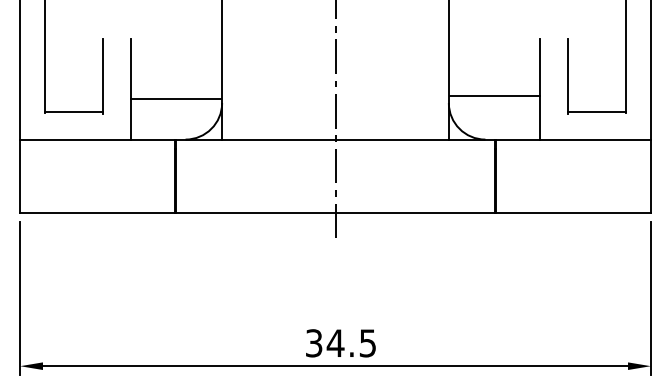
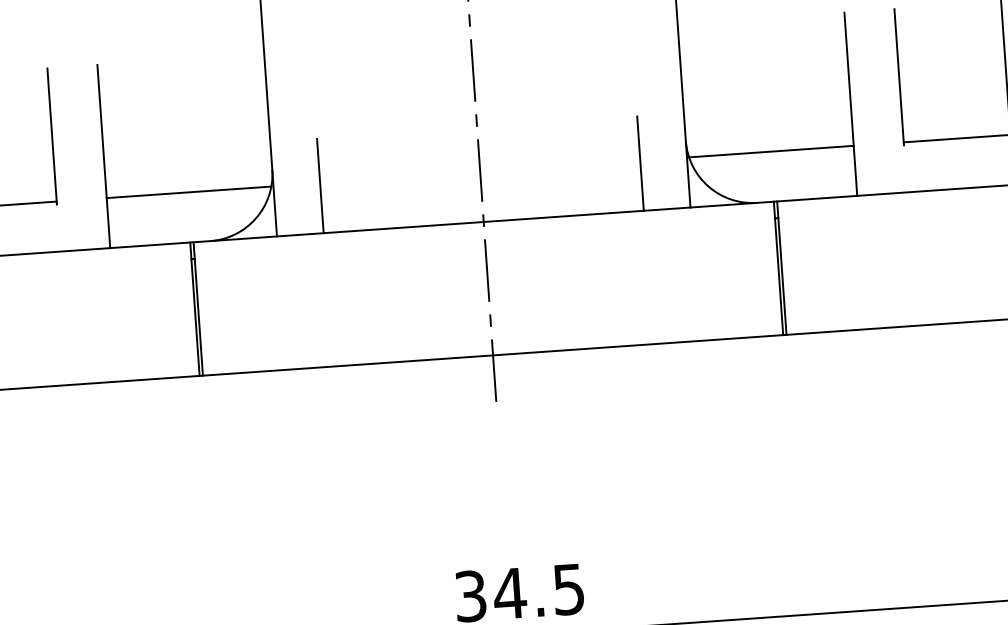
line: (495, 96) -> (772, 152), moved
line: (175, 99) -> (188, 192), moved
line: (247, 113) -> (319, 185), added
line: (423, 113) -> (640, 163), added

